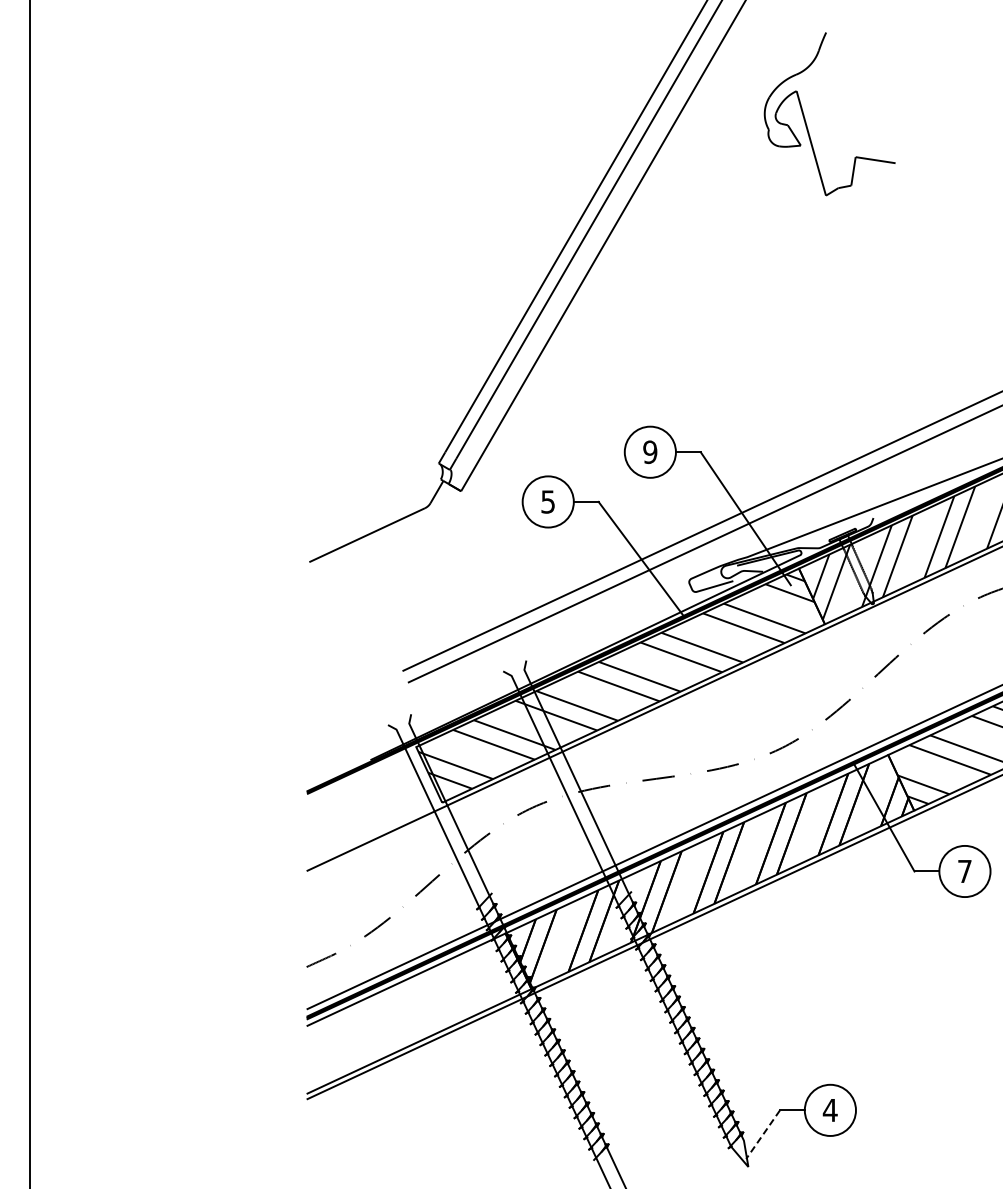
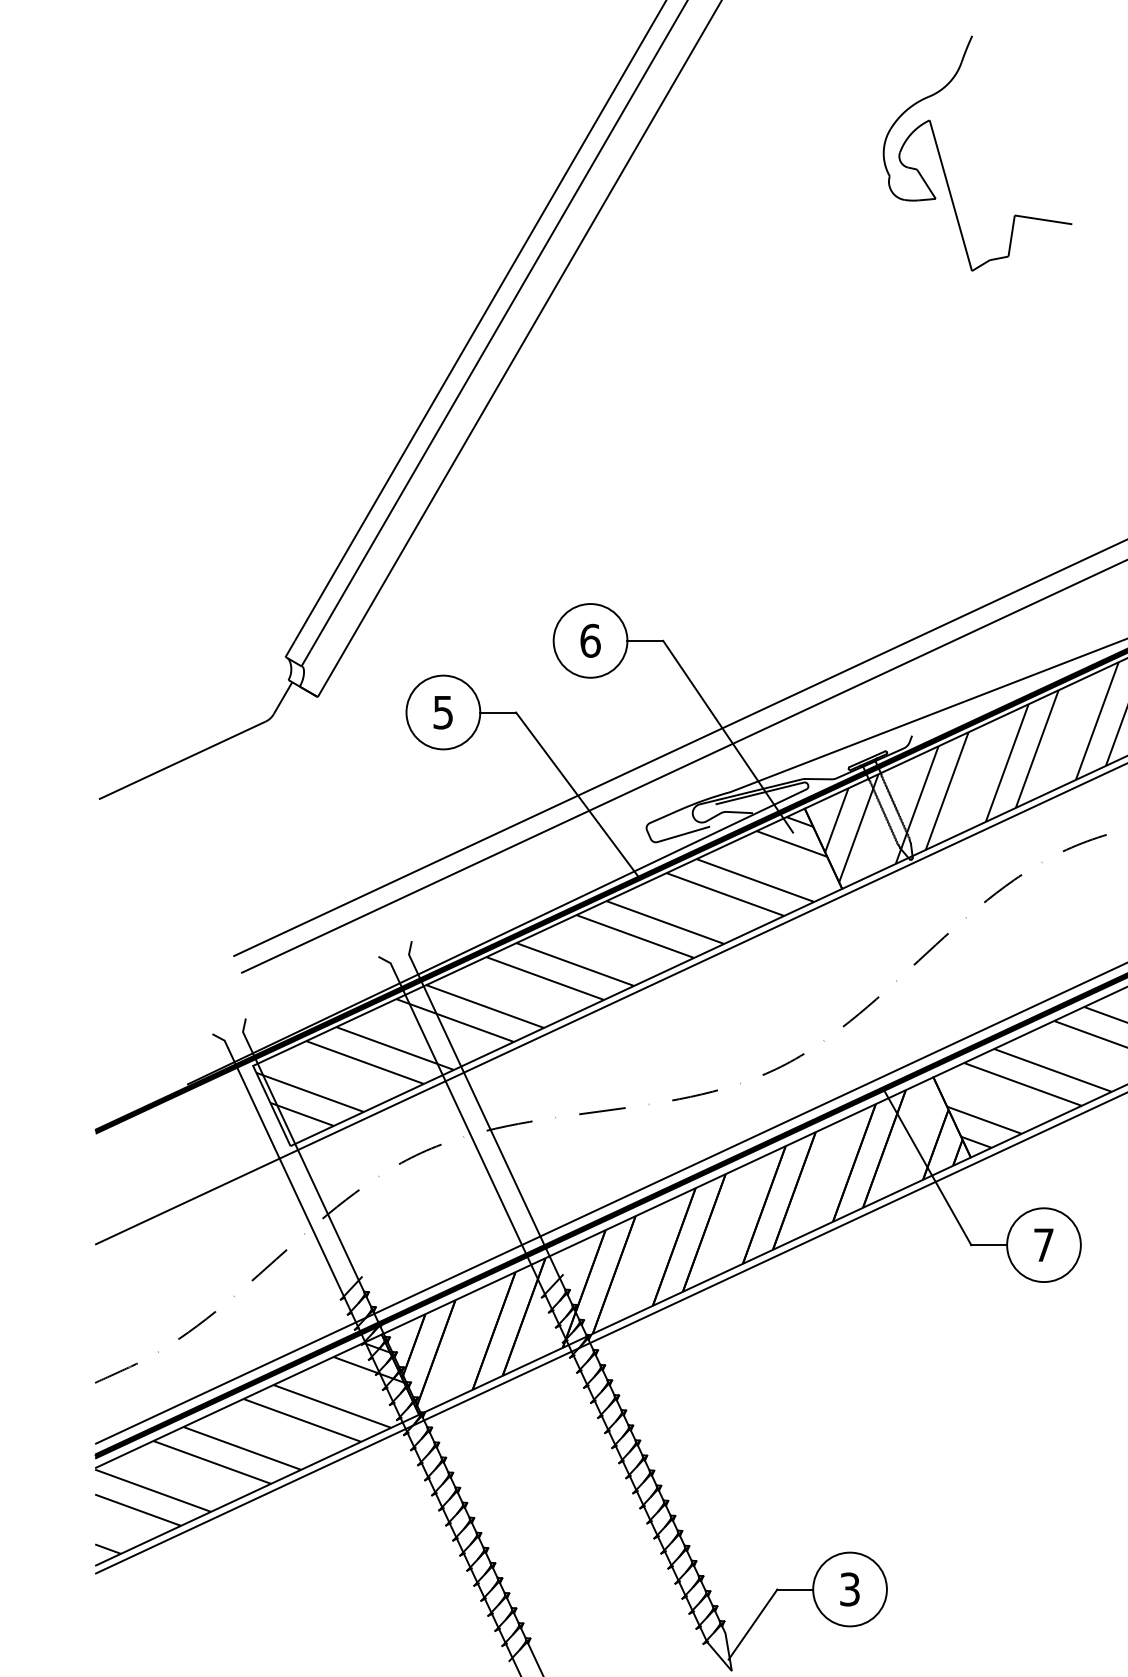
part: (806, 121) -> (943, 164), moved
text: (650, 452) -> (590, 641), 9 -> 6
hatch: (413, 1012) -> (249, 1448), added
text: (829, 1110) -> (848, 1589), 4 -> 3
line: (763, 1134) -> (753, 1624), dashed -> solid

